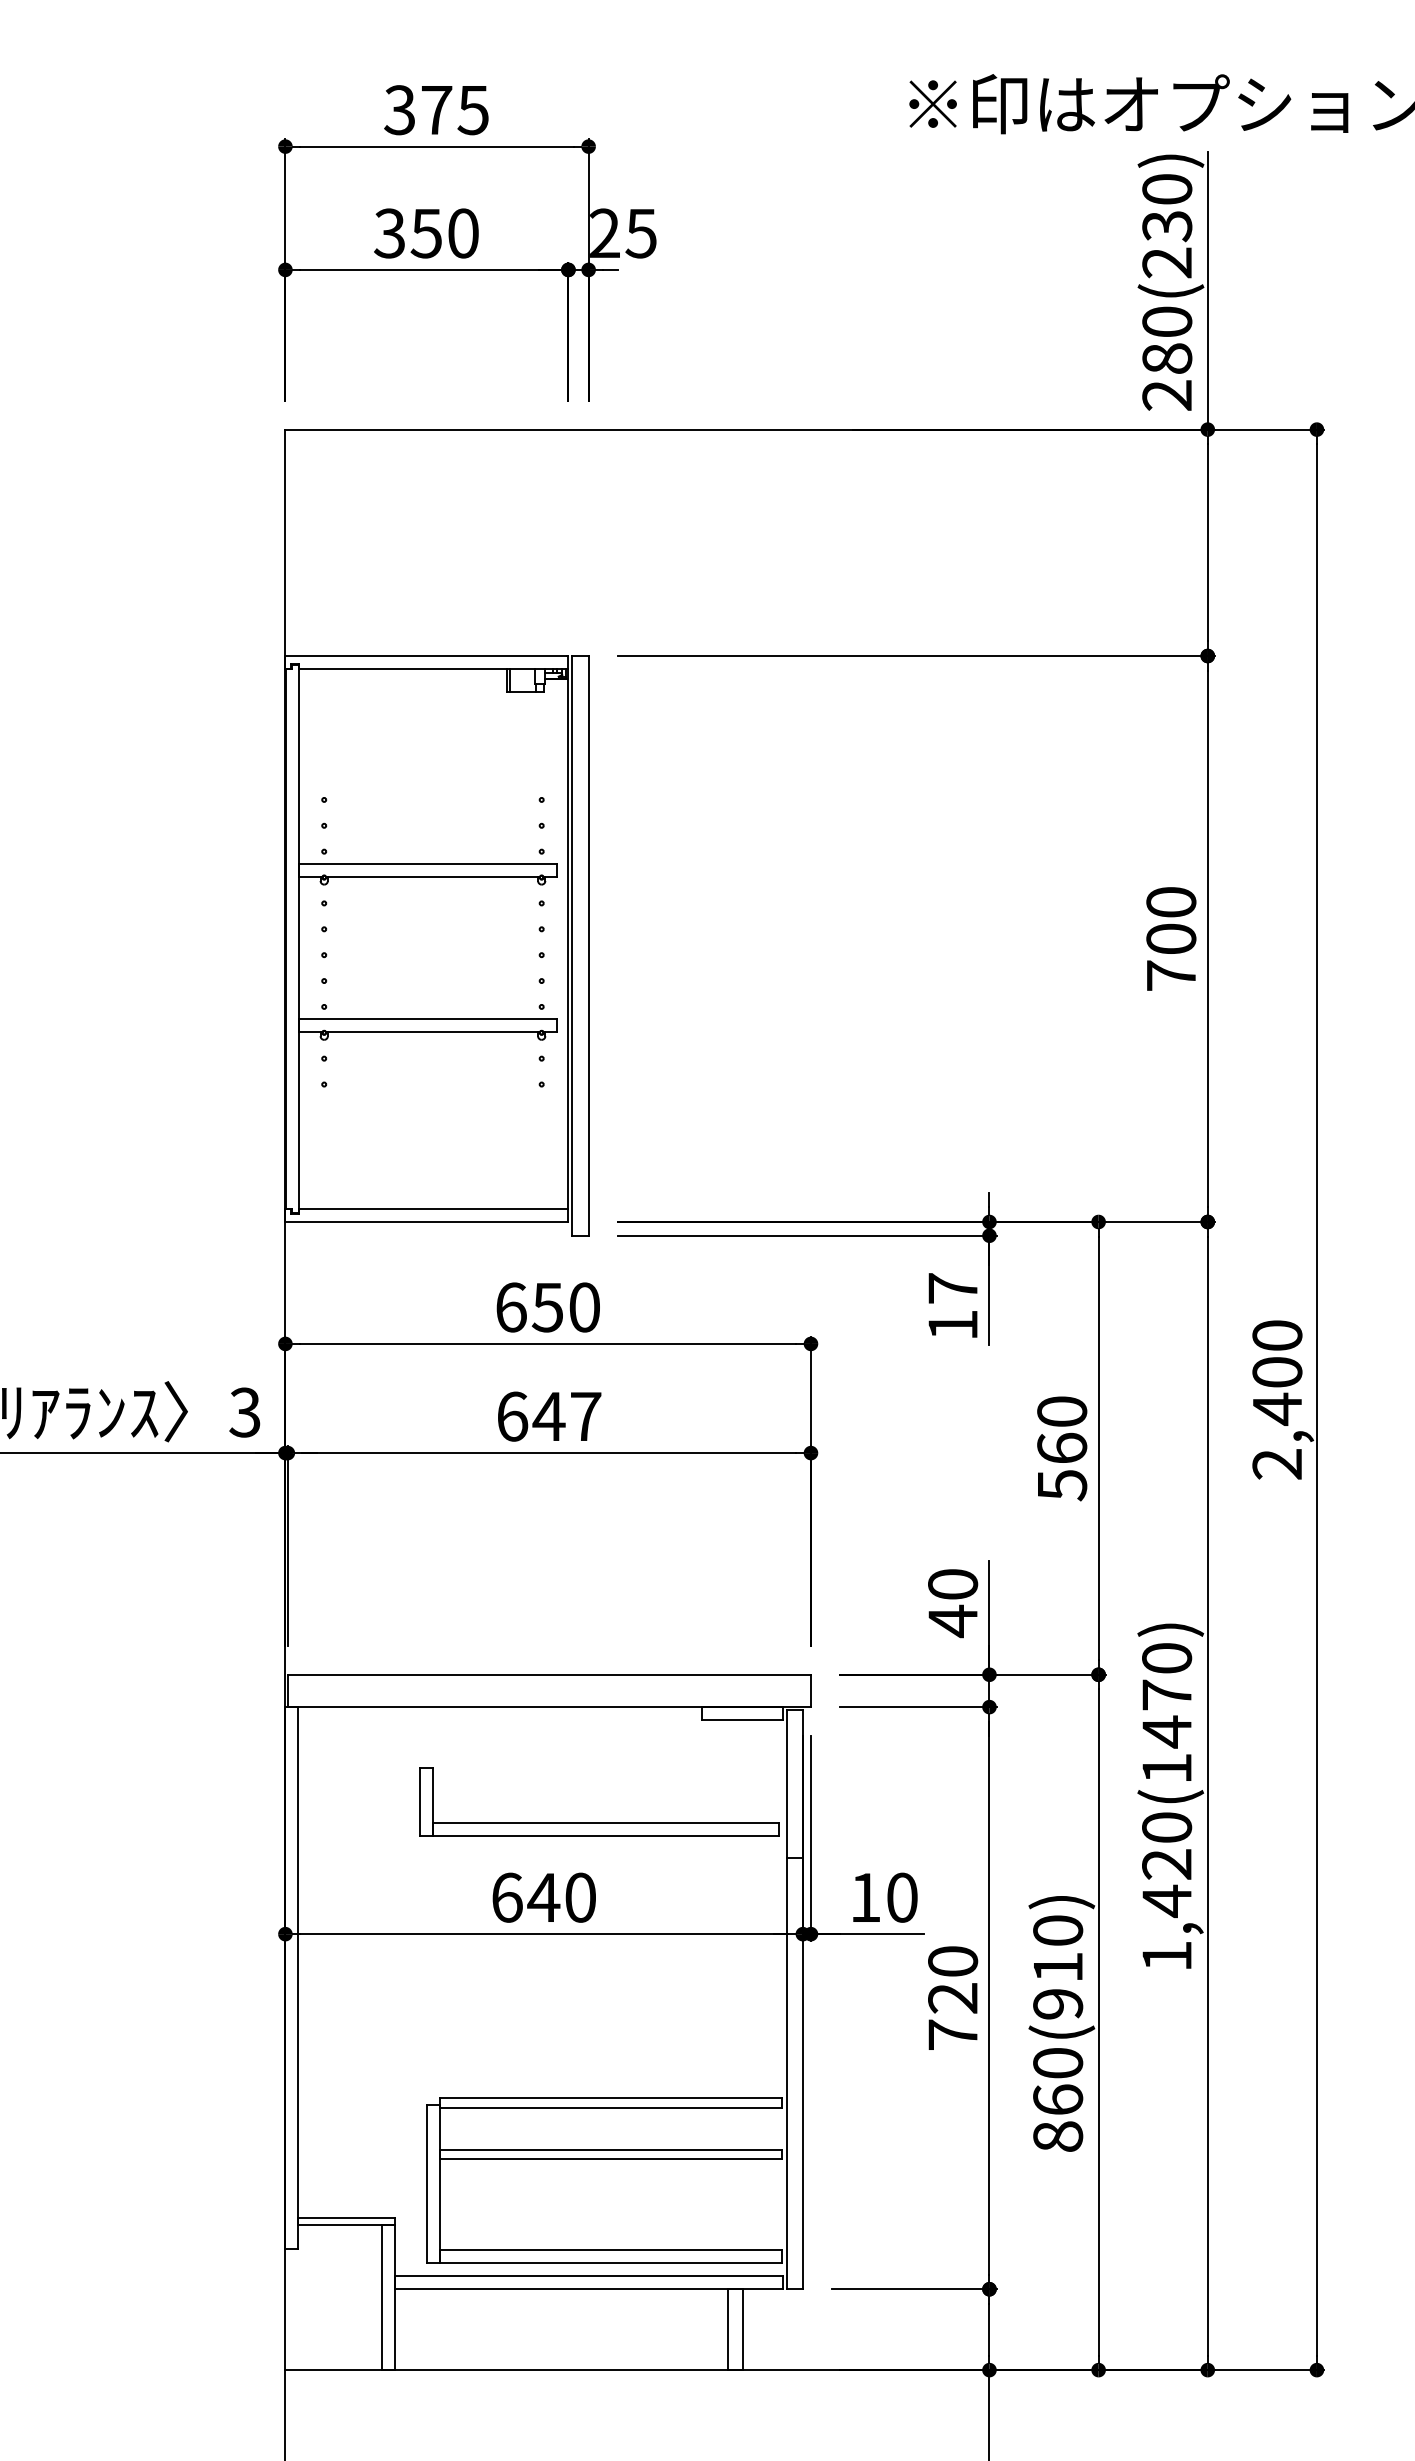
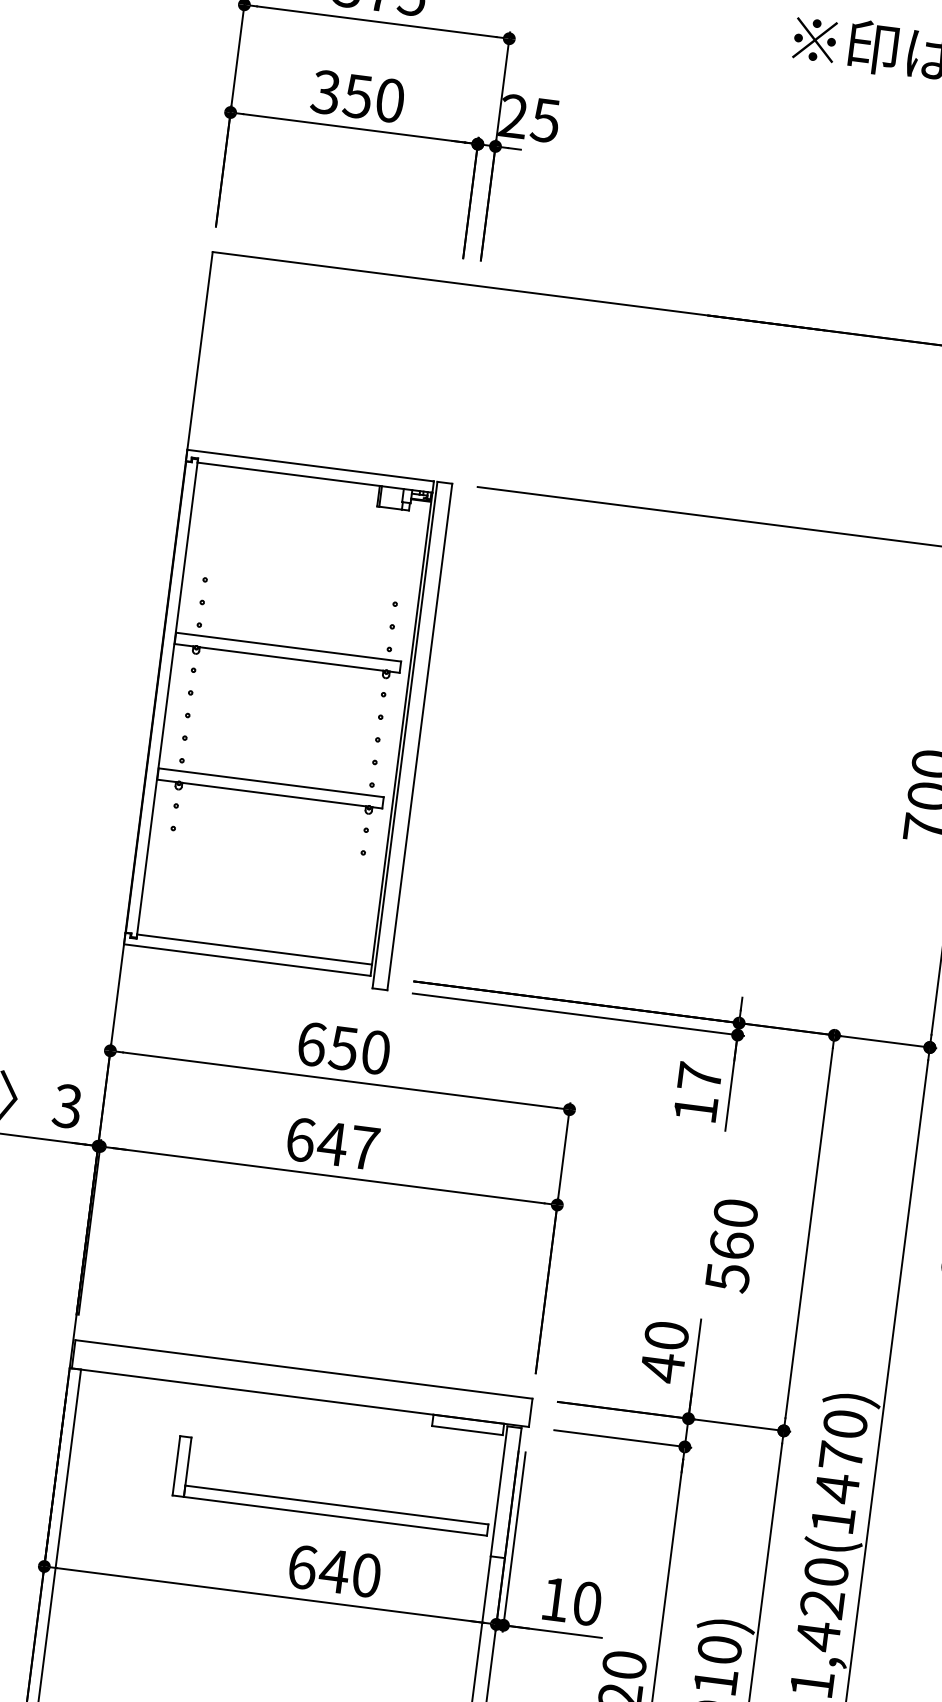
text: (1062, 1448) -> (731, 1245), moved
text: (543, 1897) -> (334, 1571), moved

